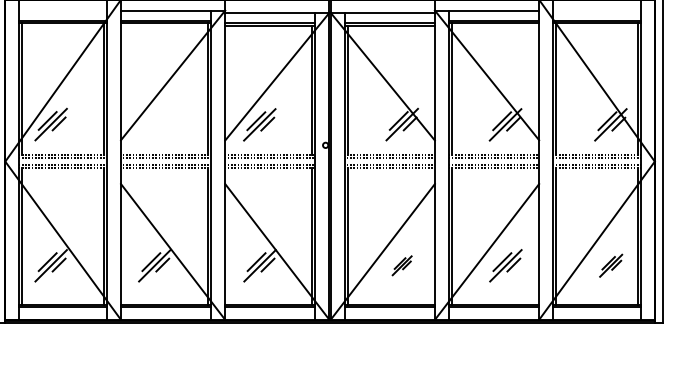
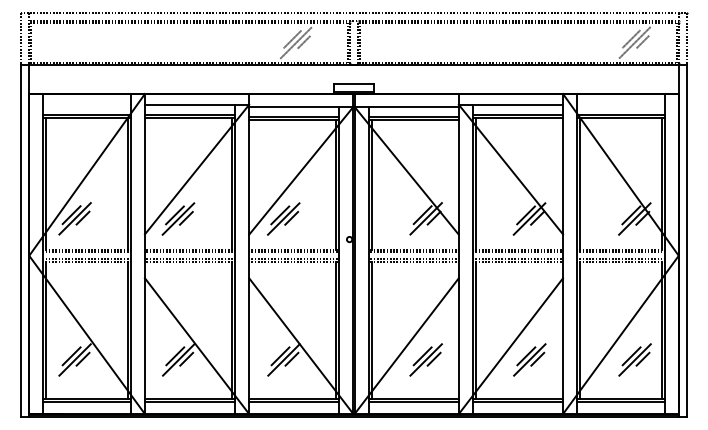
part: (154, 124) -> (178, 218), added
part: (401, 265) -> (425, 359), size x1.67
part: (610, 265) -> (634, 359), size x1.43

